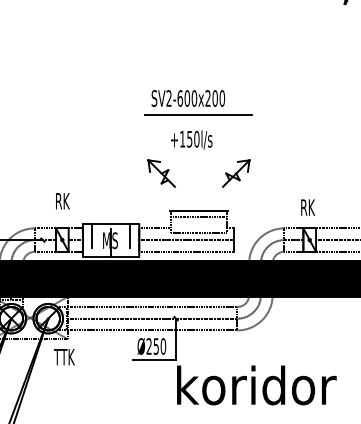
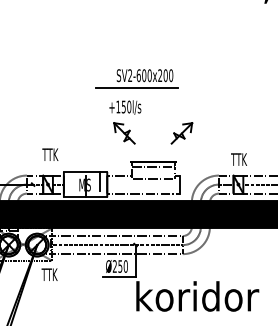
line: (198, 114) -> (137, 87), moved
text: (191, 139) -> (125, 107), moved
text: (64, 201) -> (49, 154), RK -> TTK
text: (310, 207) -> (239, 159), RK -> TTK
line: (92, 235) -> (71, 181), removed
line: (186, 240) -> (143, 184), removed

